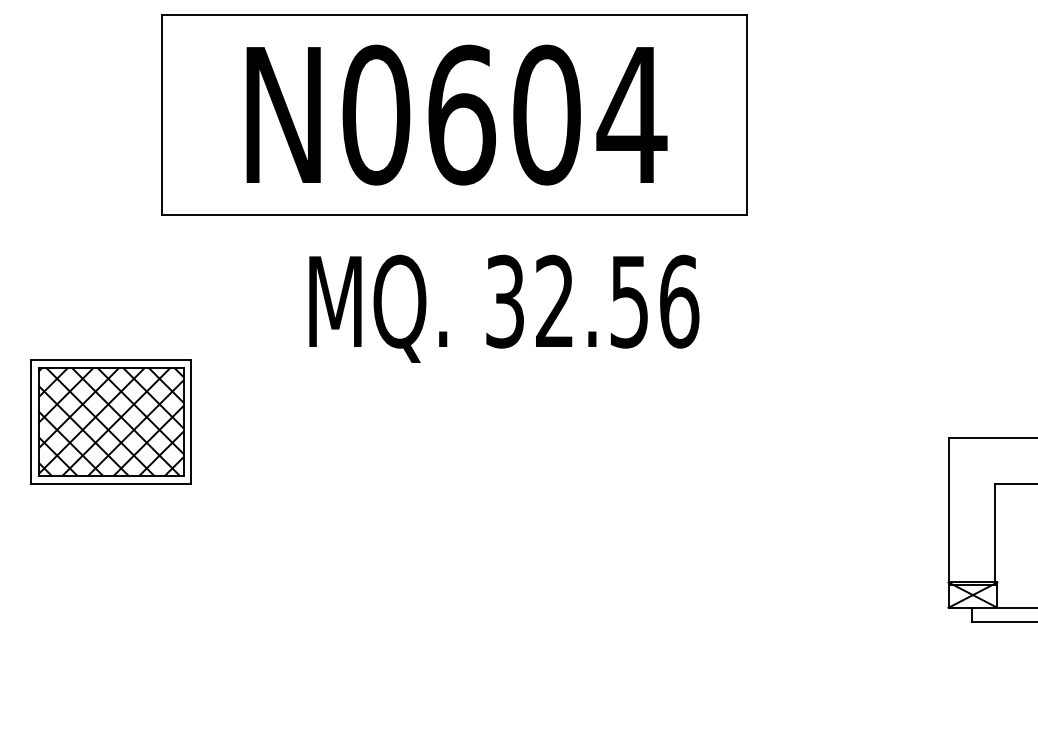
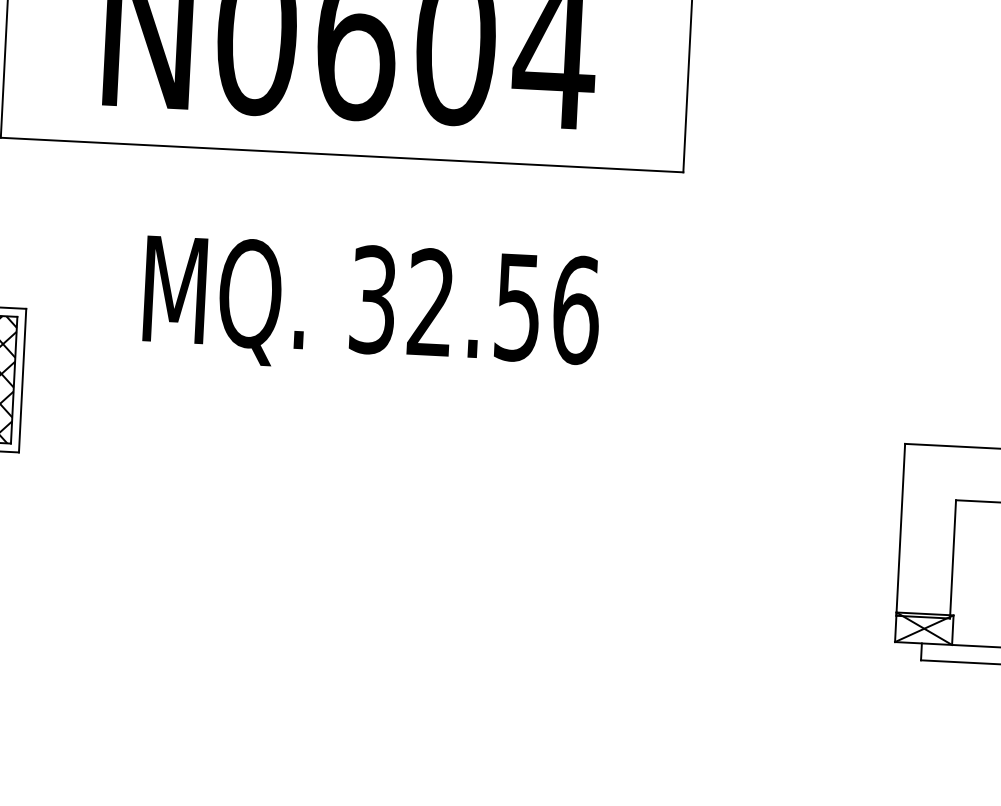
text: (504, 308) -> (371, 307), moved

